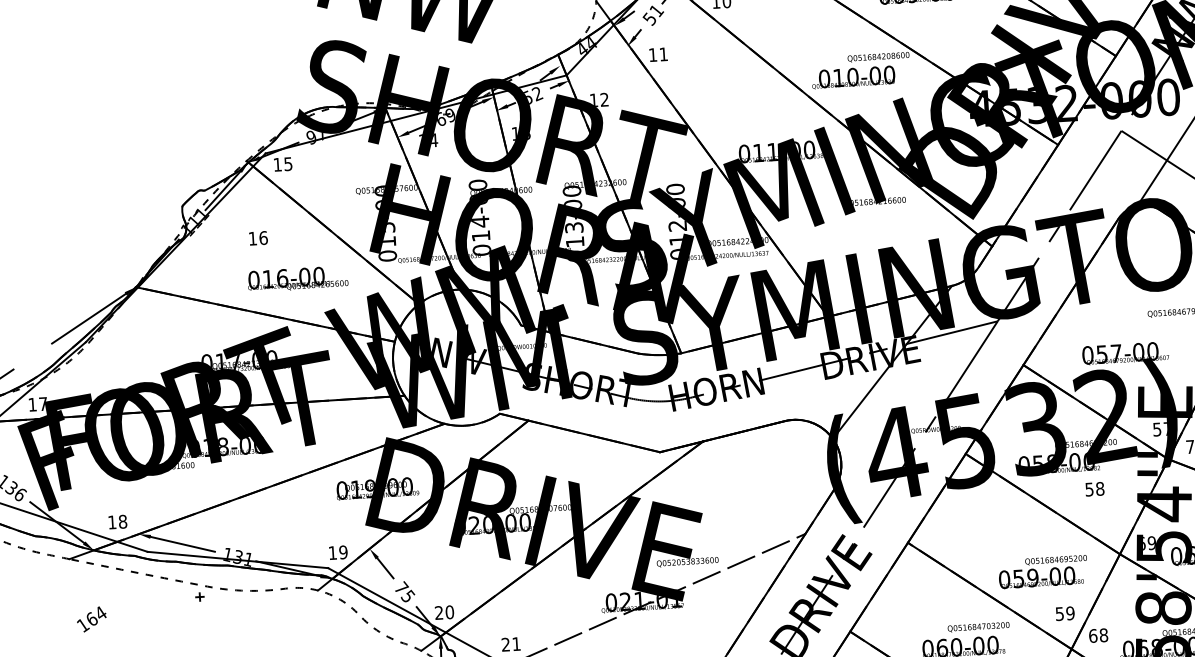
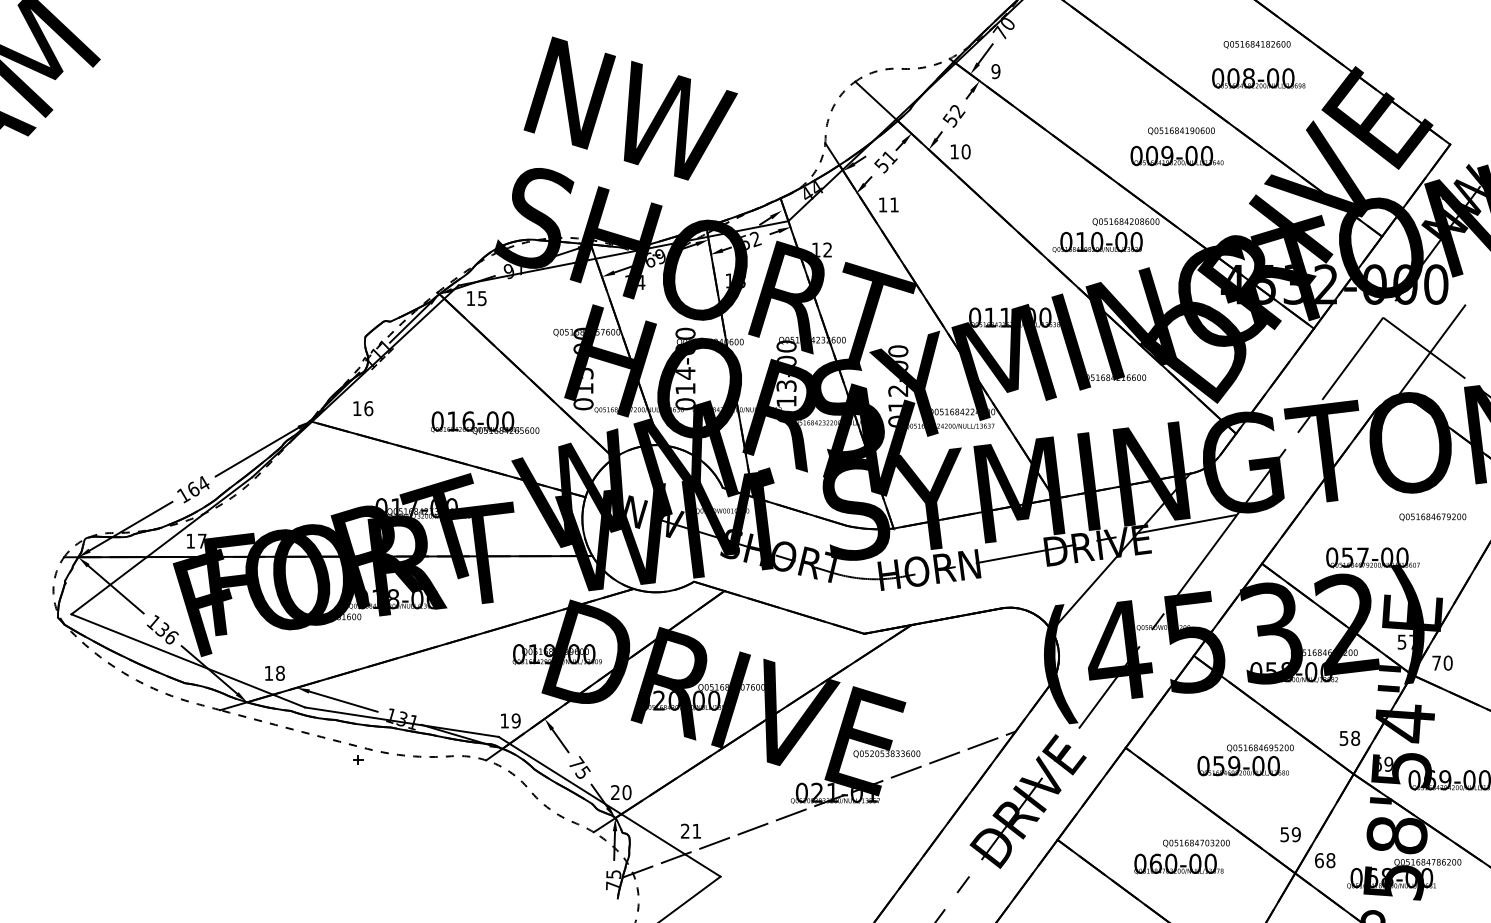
text: (258, 238) -> (363, 408), moved
text: (1094, 488) -> (1349, 737), moved
text: (1043, 572) -> (1245, 760), moved
text: (91, 619) -> (193, 489), moved

